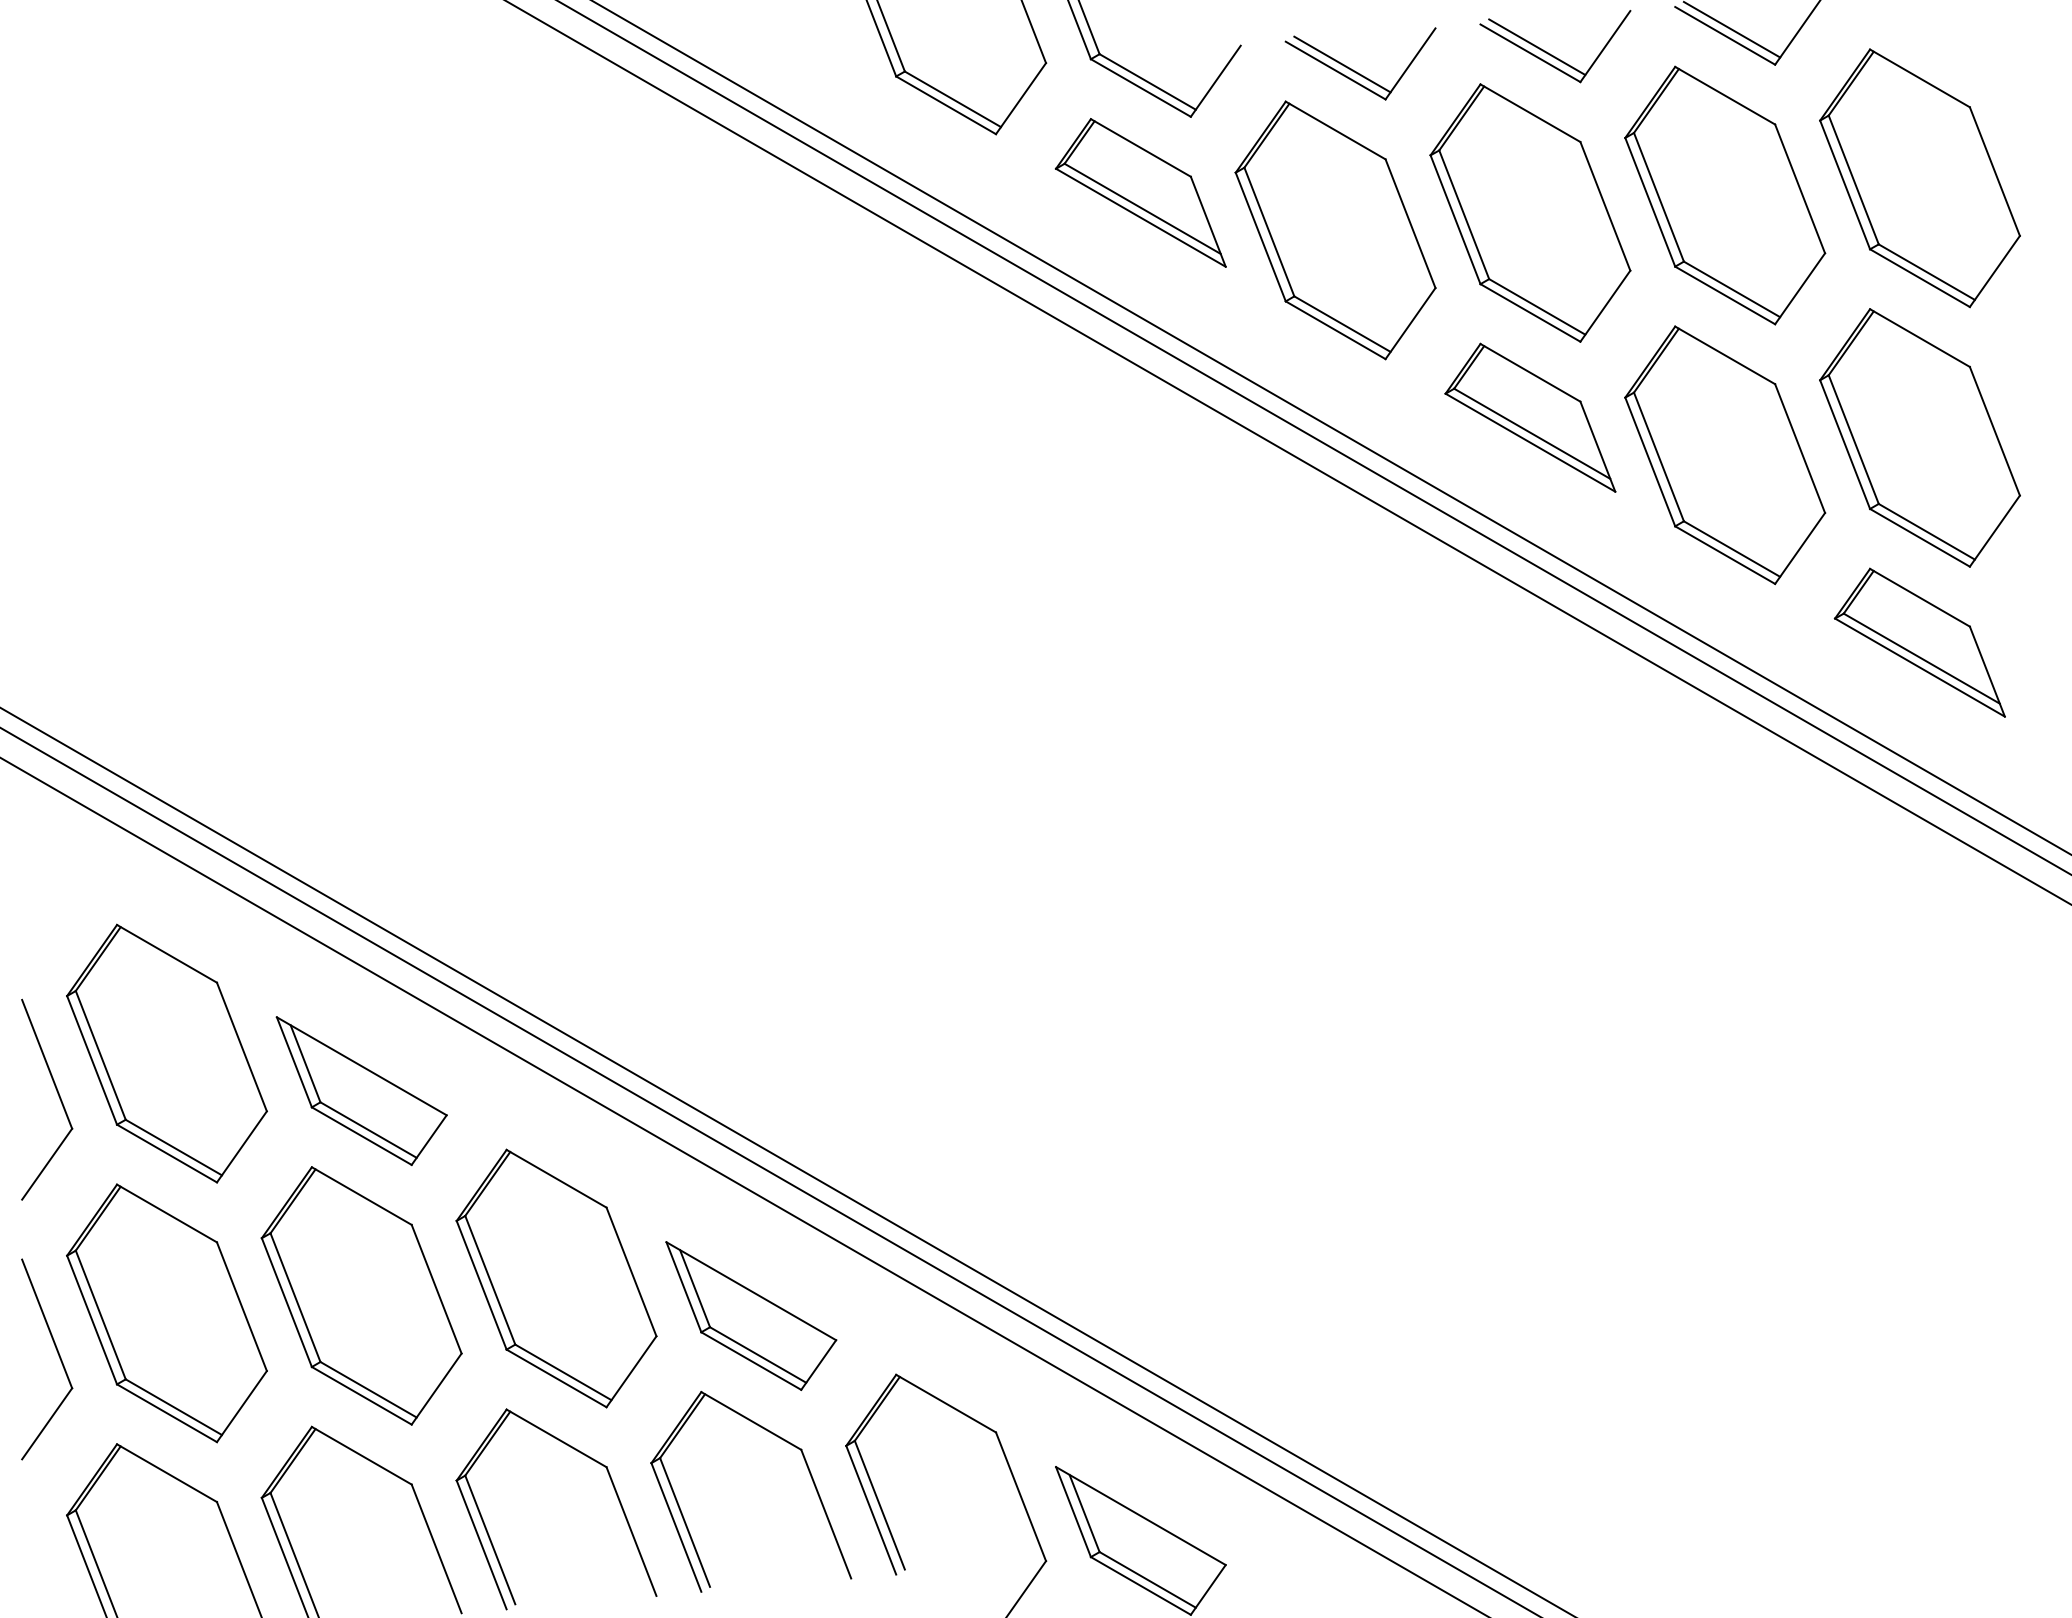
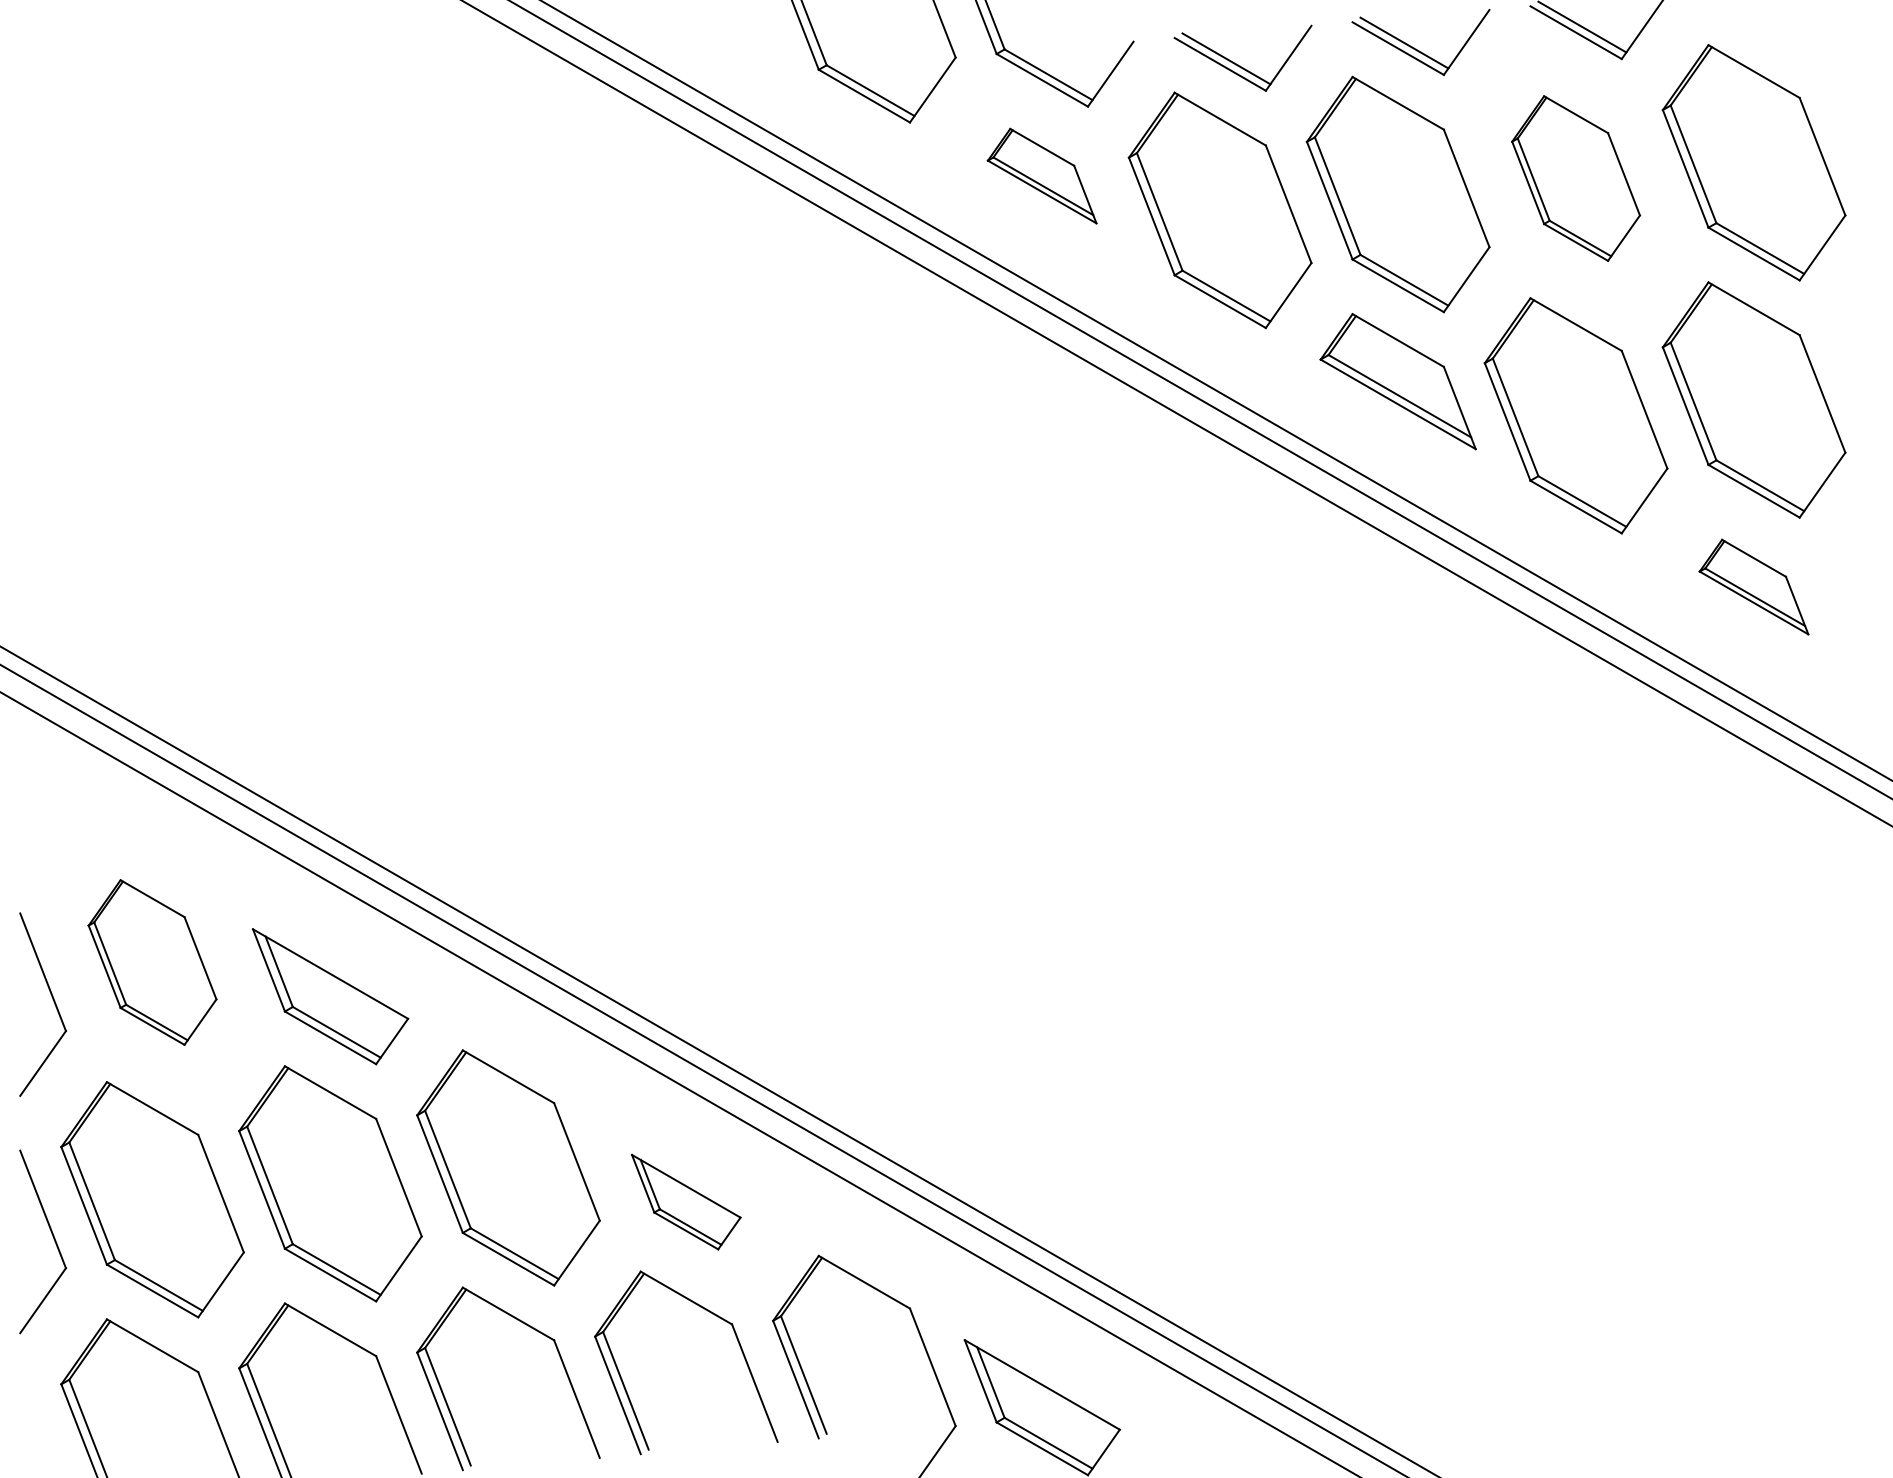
part: (1139, 192) -> (1041, 175), size x0.7
part: (1724, 195) -> (1575, 178), size x0.7
part: (1919, 642) -> (1753, 586), size x0.7
part: (166, 1053) -> (152, 962), size x0.7
part: (750, 1315) -> (685, 1201), size x0.7

